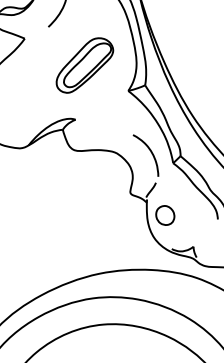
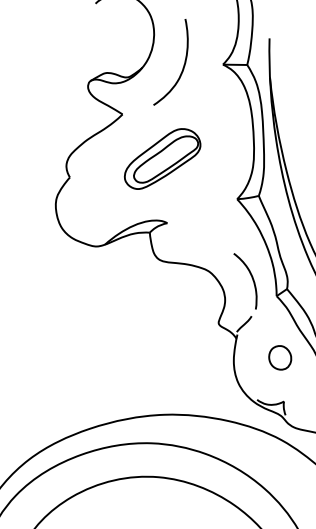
part: (84, 64) -> (162, 158), moved
part: (165, 215) -> (280, 357), moved

